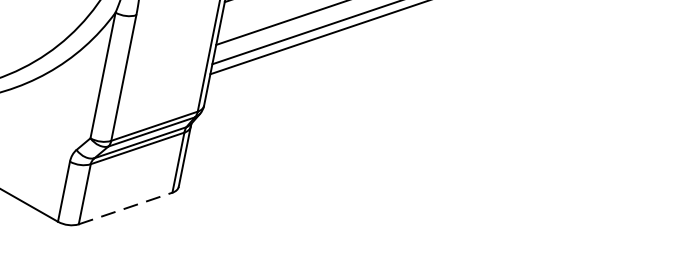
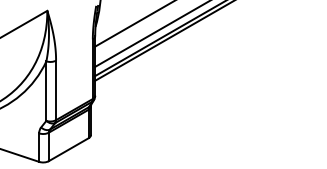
line: (125, 207) -> (68, 149), dashed -> solid

